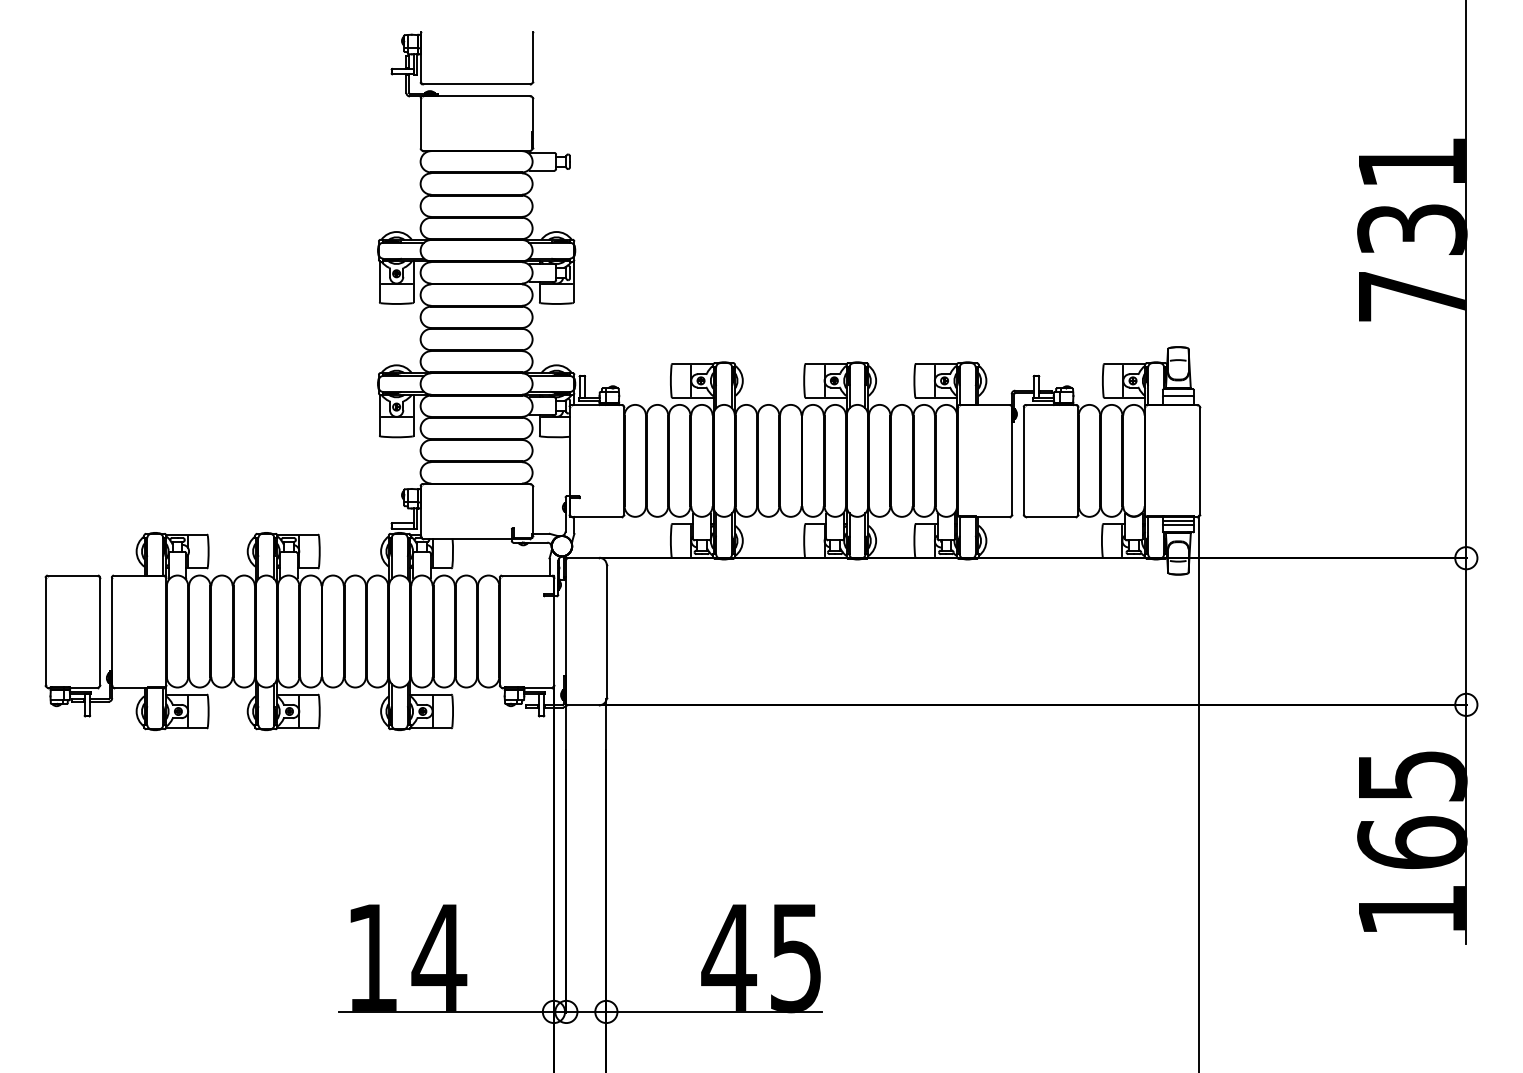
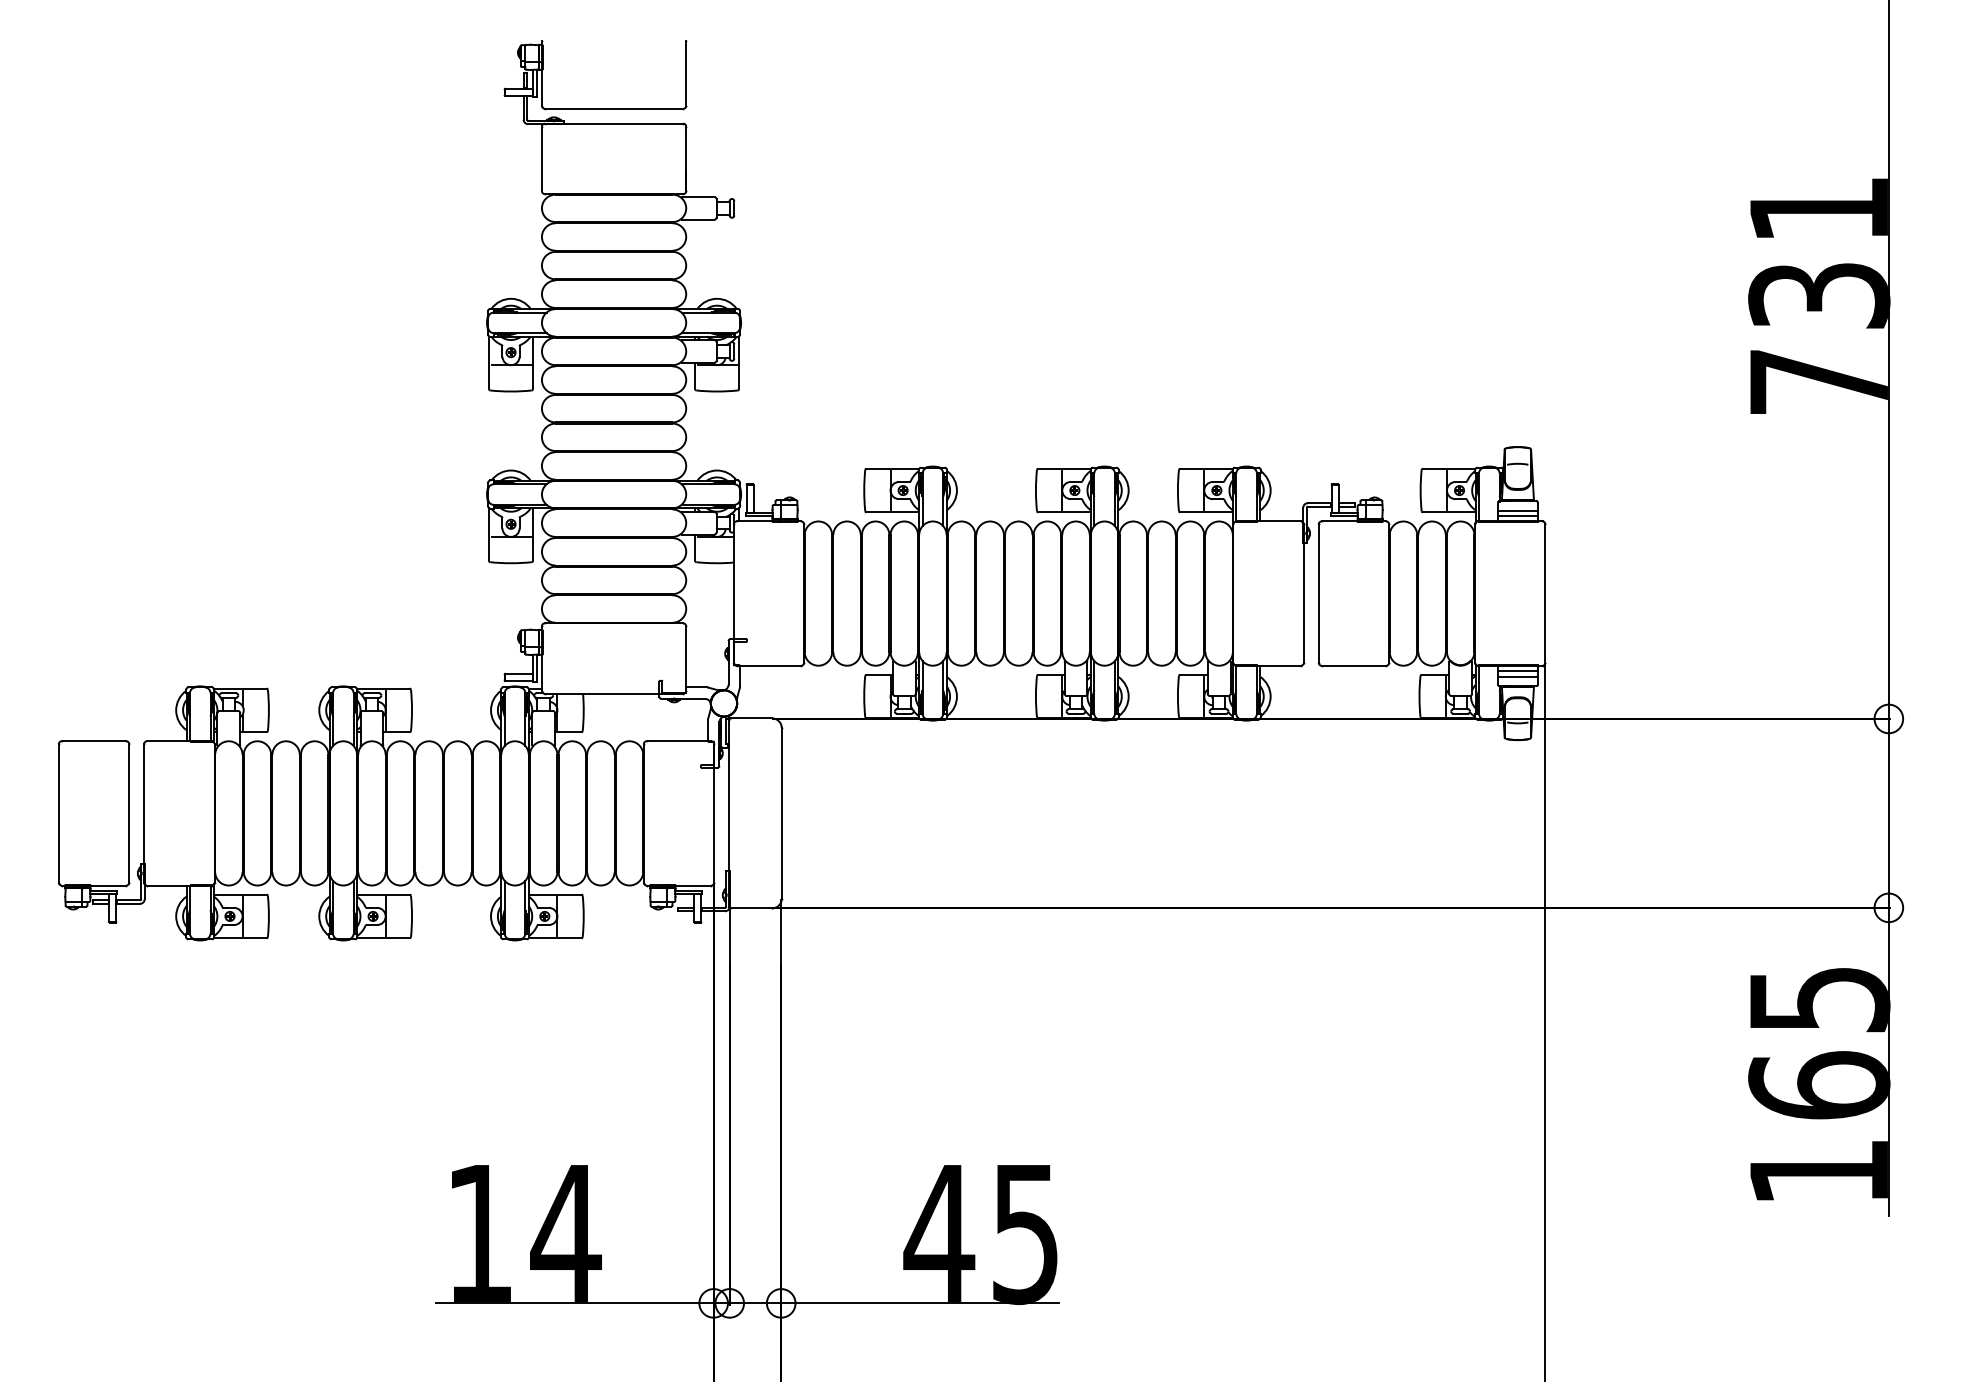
line: (1178, 400) -> (1517, 515), added

